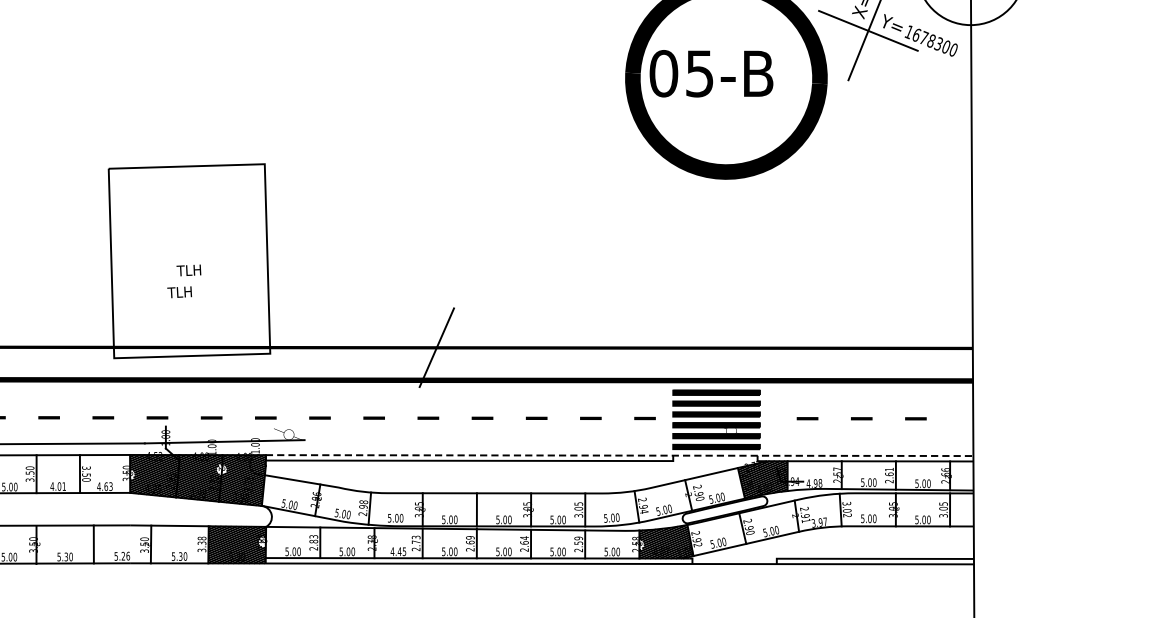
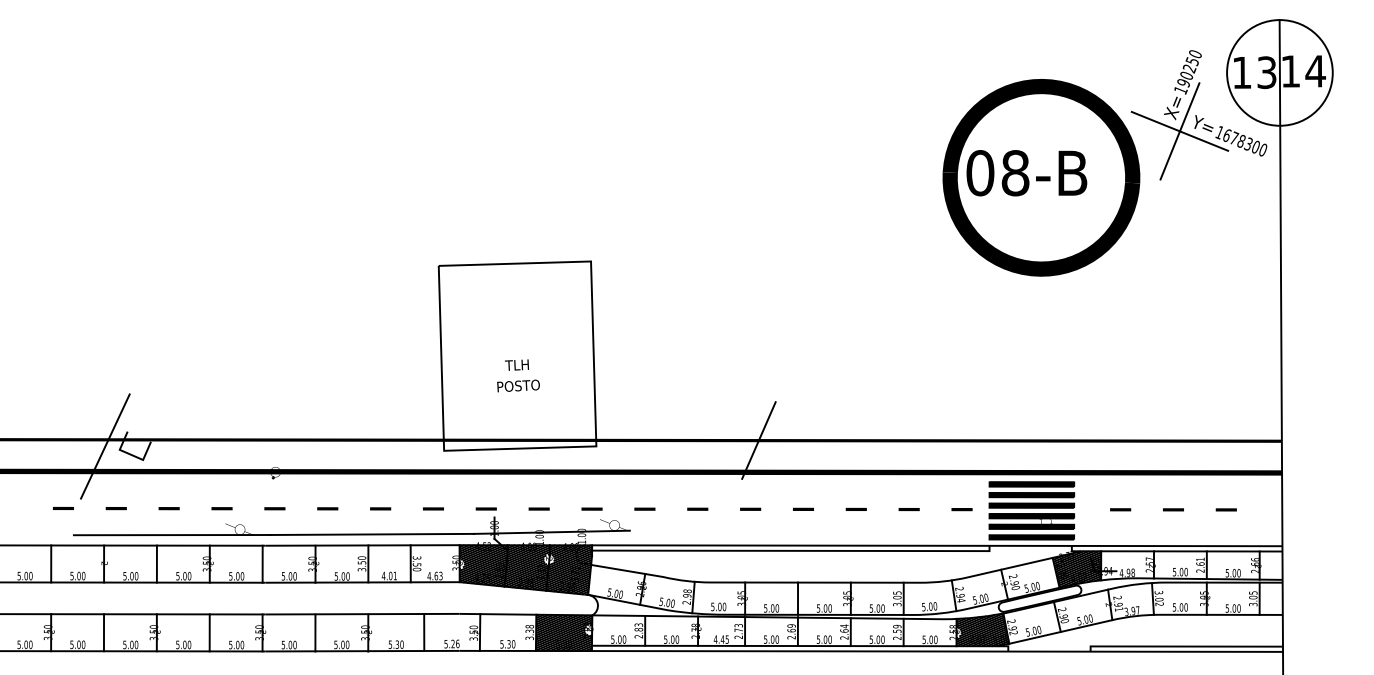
text: (699, 74) -> (1015, 173), 05-B -> 08-B
text: (189, 291) -> (517, 385), TLH -> POSTO
line: (619, 455) -> (937, 545), dashed -> solid

